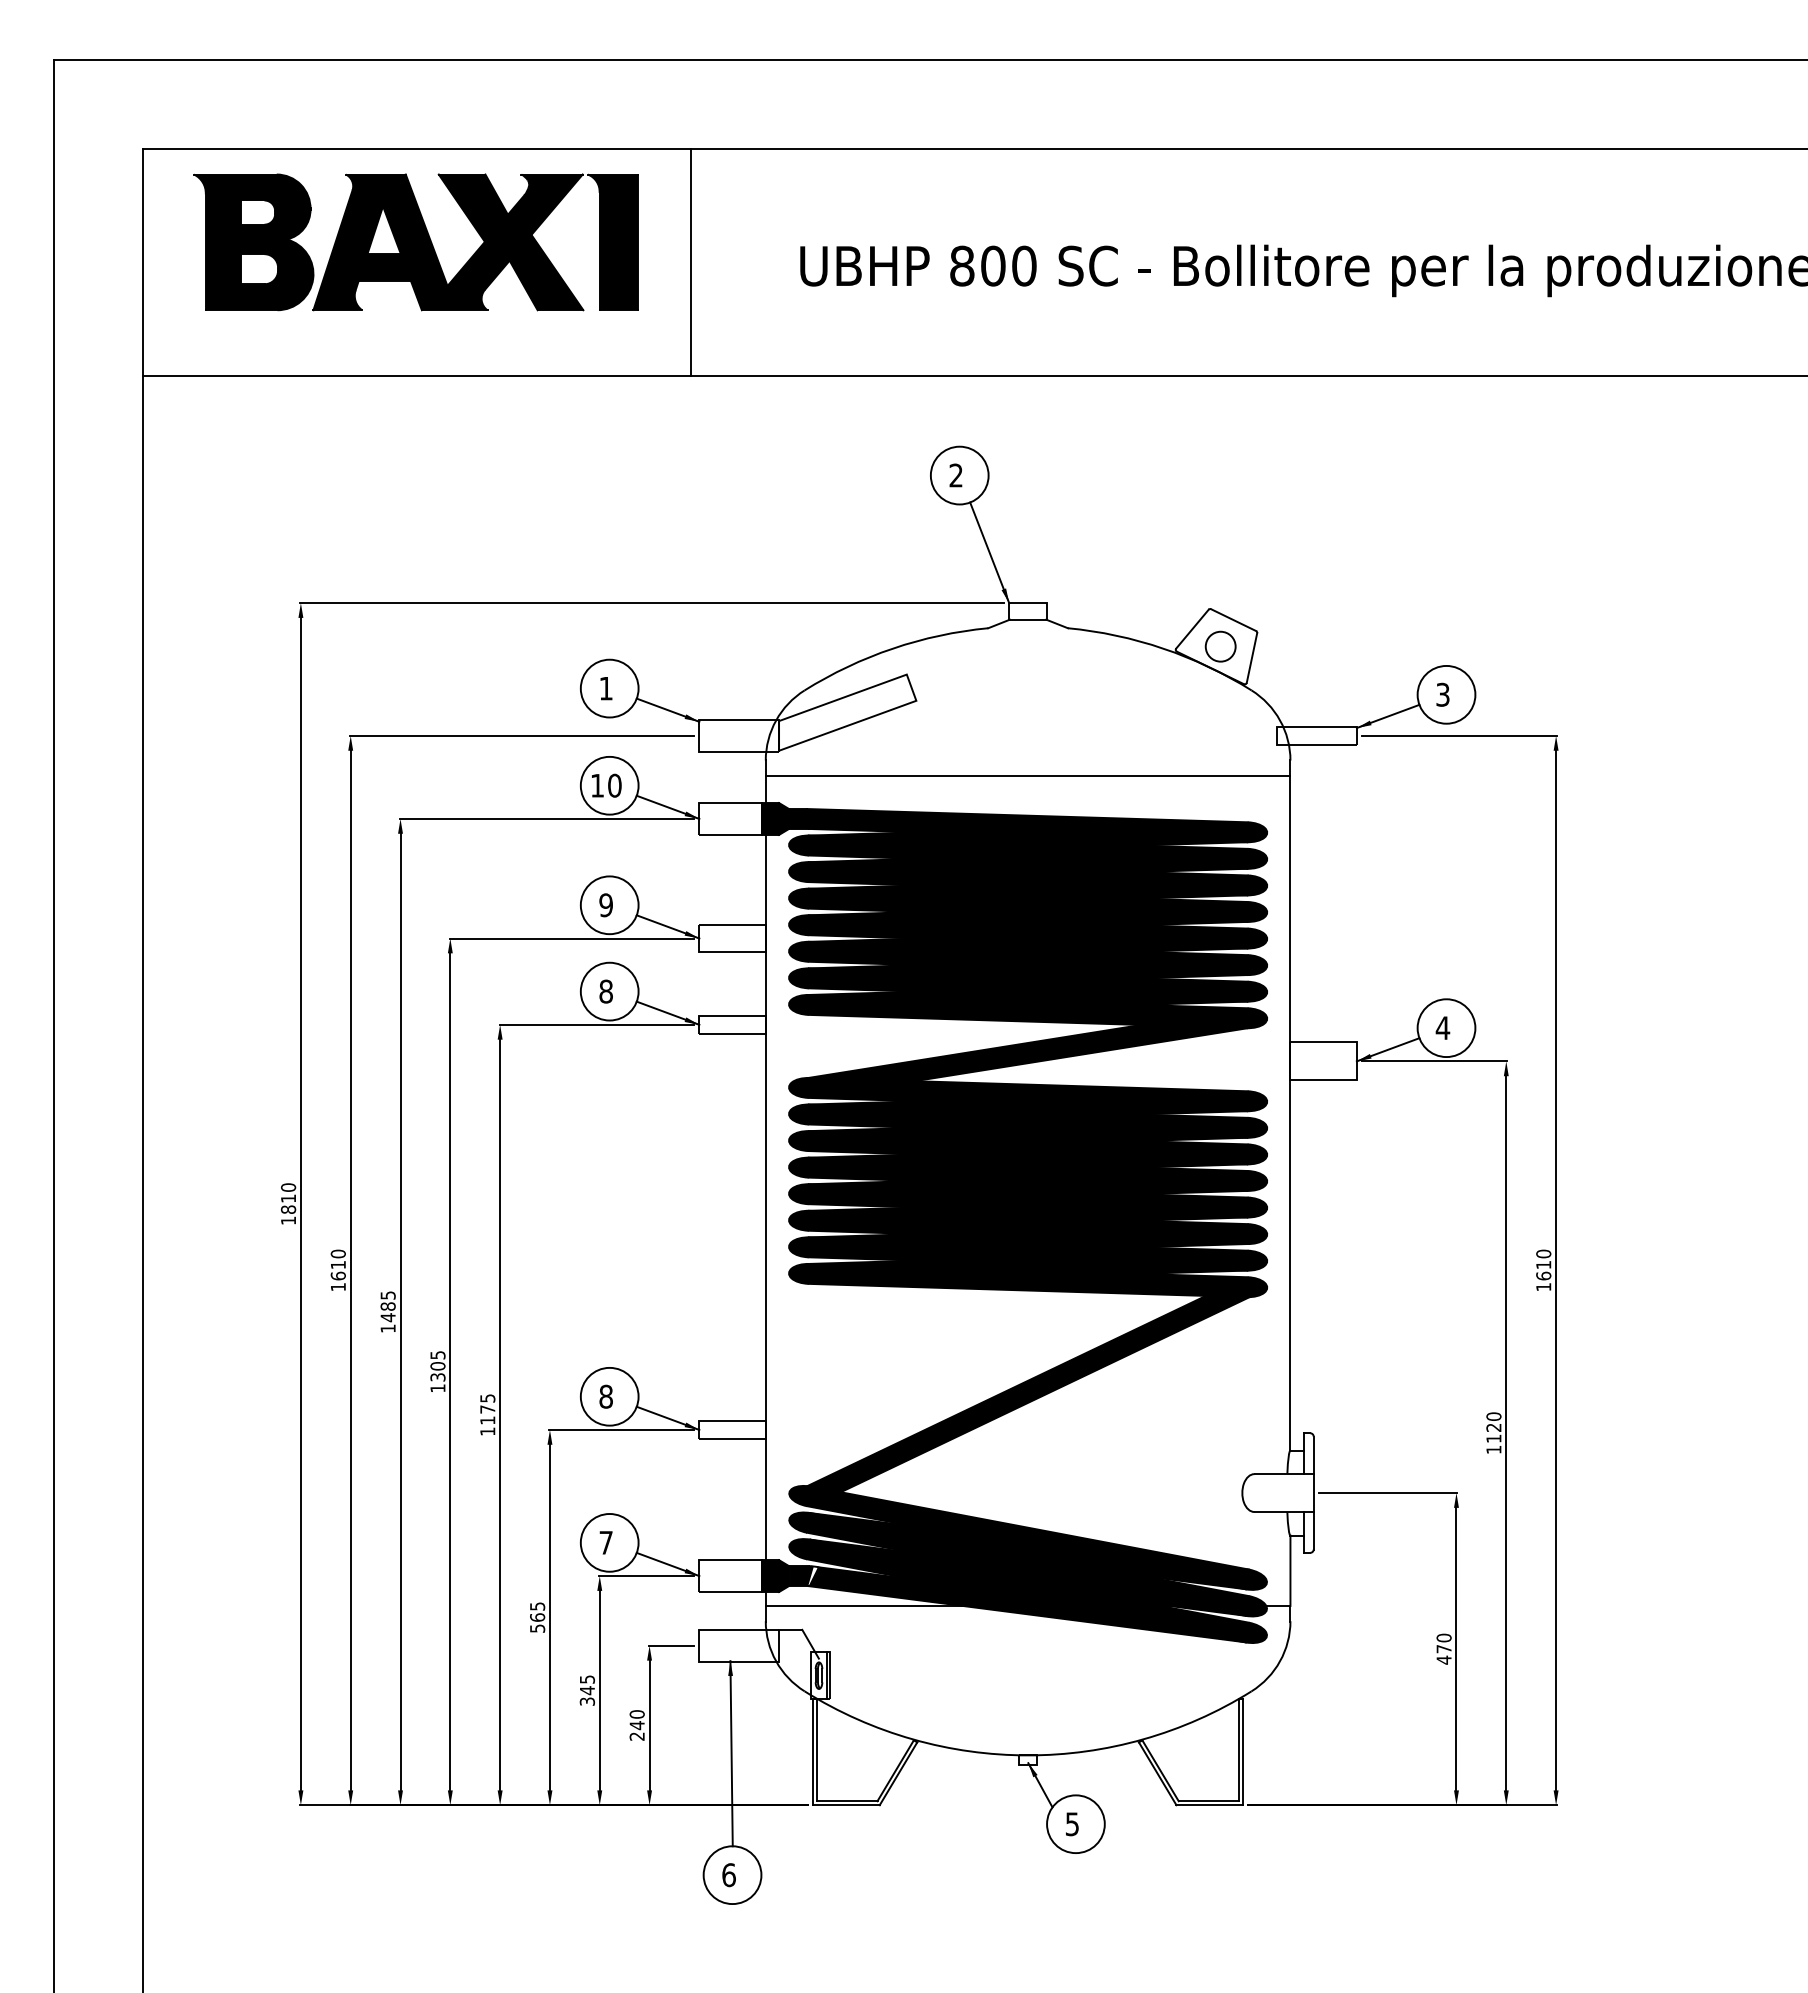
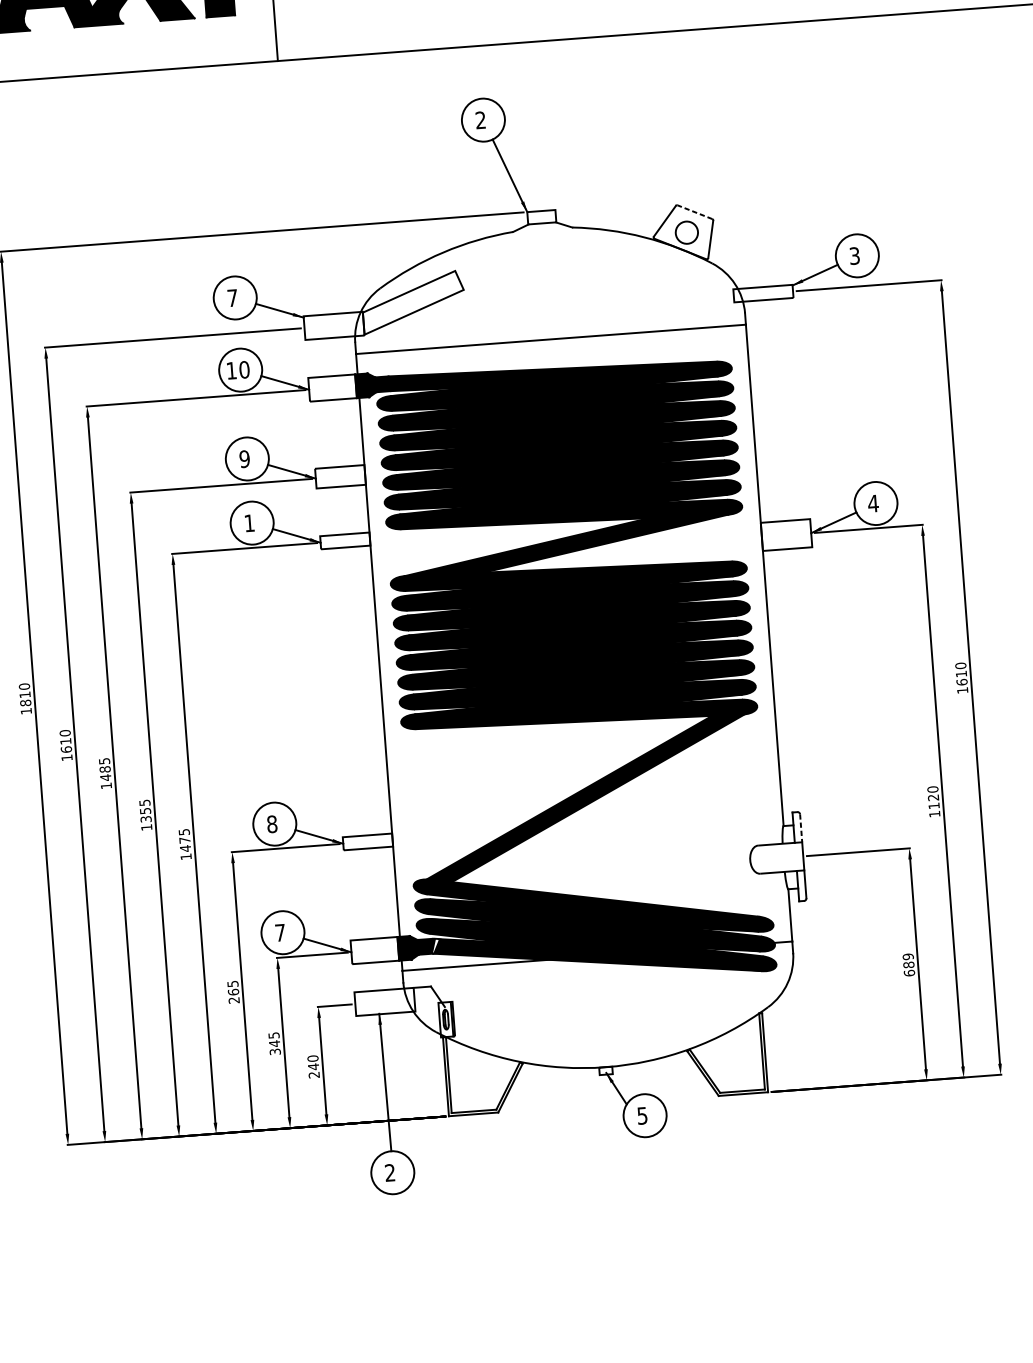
line: (1233, 619) -> (694, 211), solid -> dashed
text: (605, 688) -> (232, 298), 1 -> 7
text: (605, 991) -> (249, 523), 8 -> 1
text: (437, 1366) -> (145, 811), 1305 -> 1355
text: (487, 1420) -> (185, 848), 1175 -> 1475
line: (1313, 1455) -> (801, 828), solid -> dashed
text: (537, 1628) -> (234, 1000), 565 -> 265
text: (1443, 1648) -> (908, 964), 470 -> 689
text: (728, 1875) -> (389, 1173), 6 -> 2

